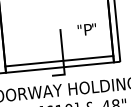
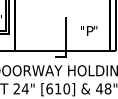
text: (87, 29) -> (89, 30), moved
line: (58, 61) -> (61, 45), removed

